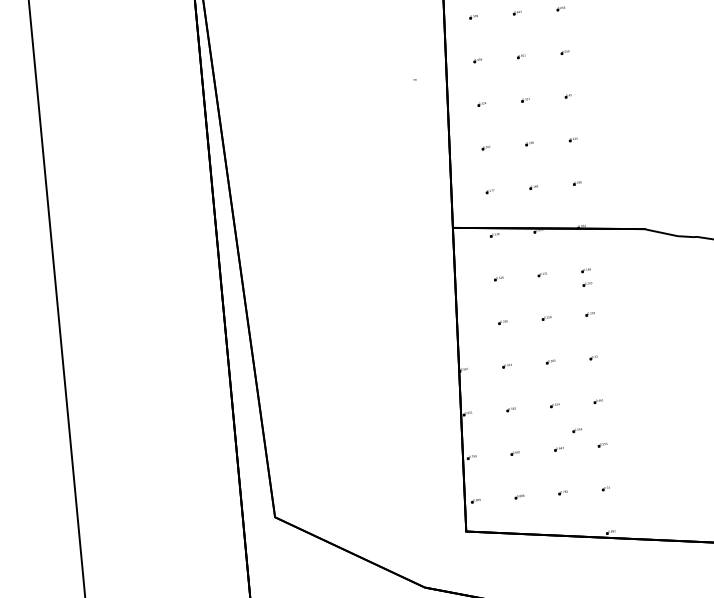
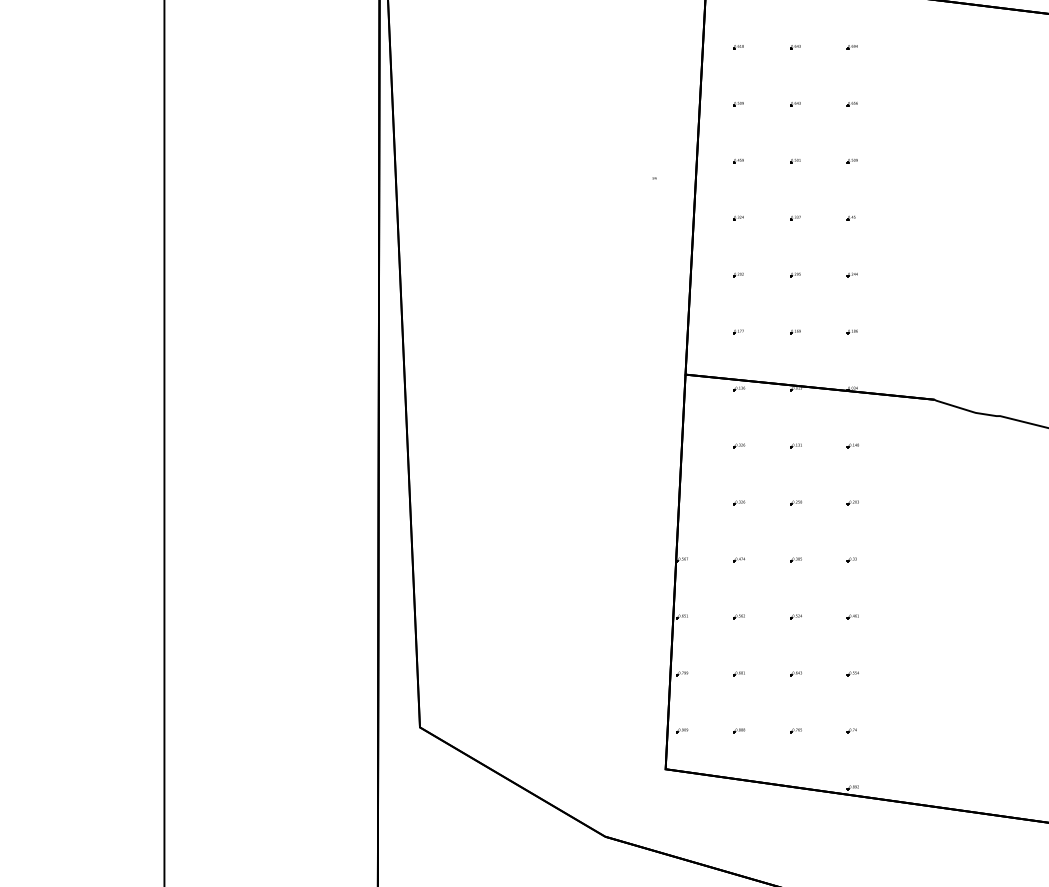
part: (587, 283) -> (852, 463), removed
part: (577, 430) -> (821, 651), removed

